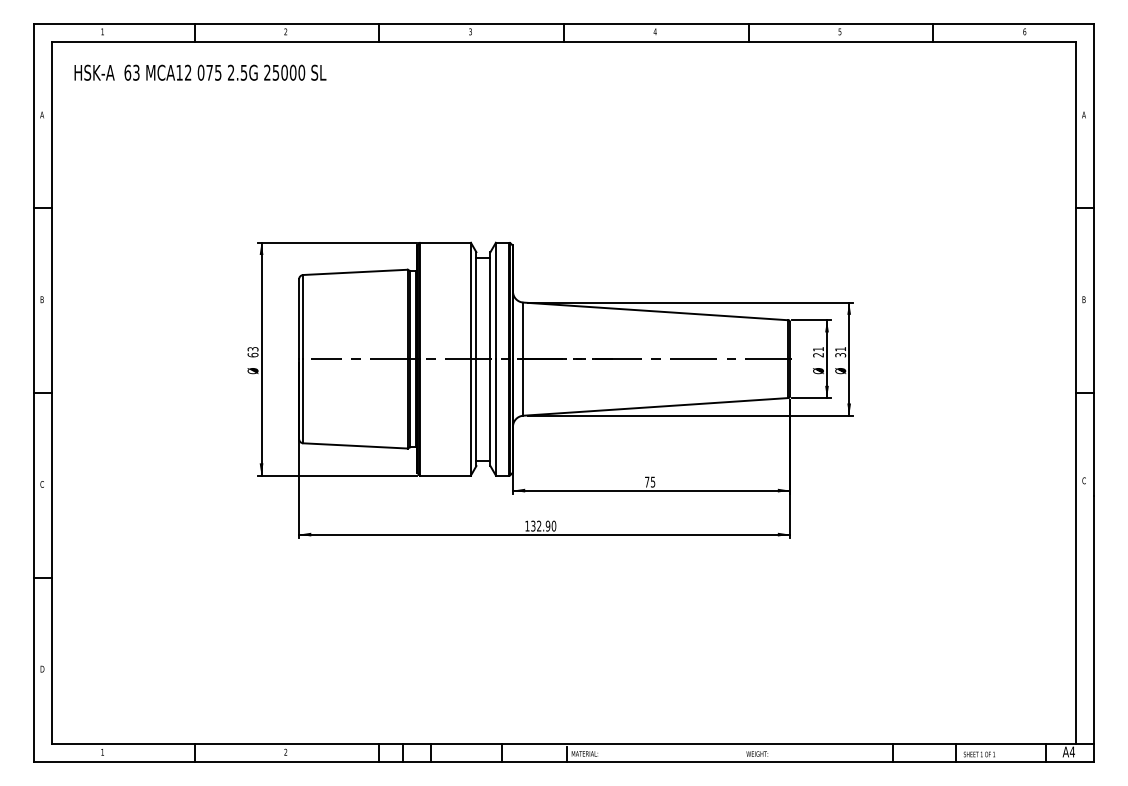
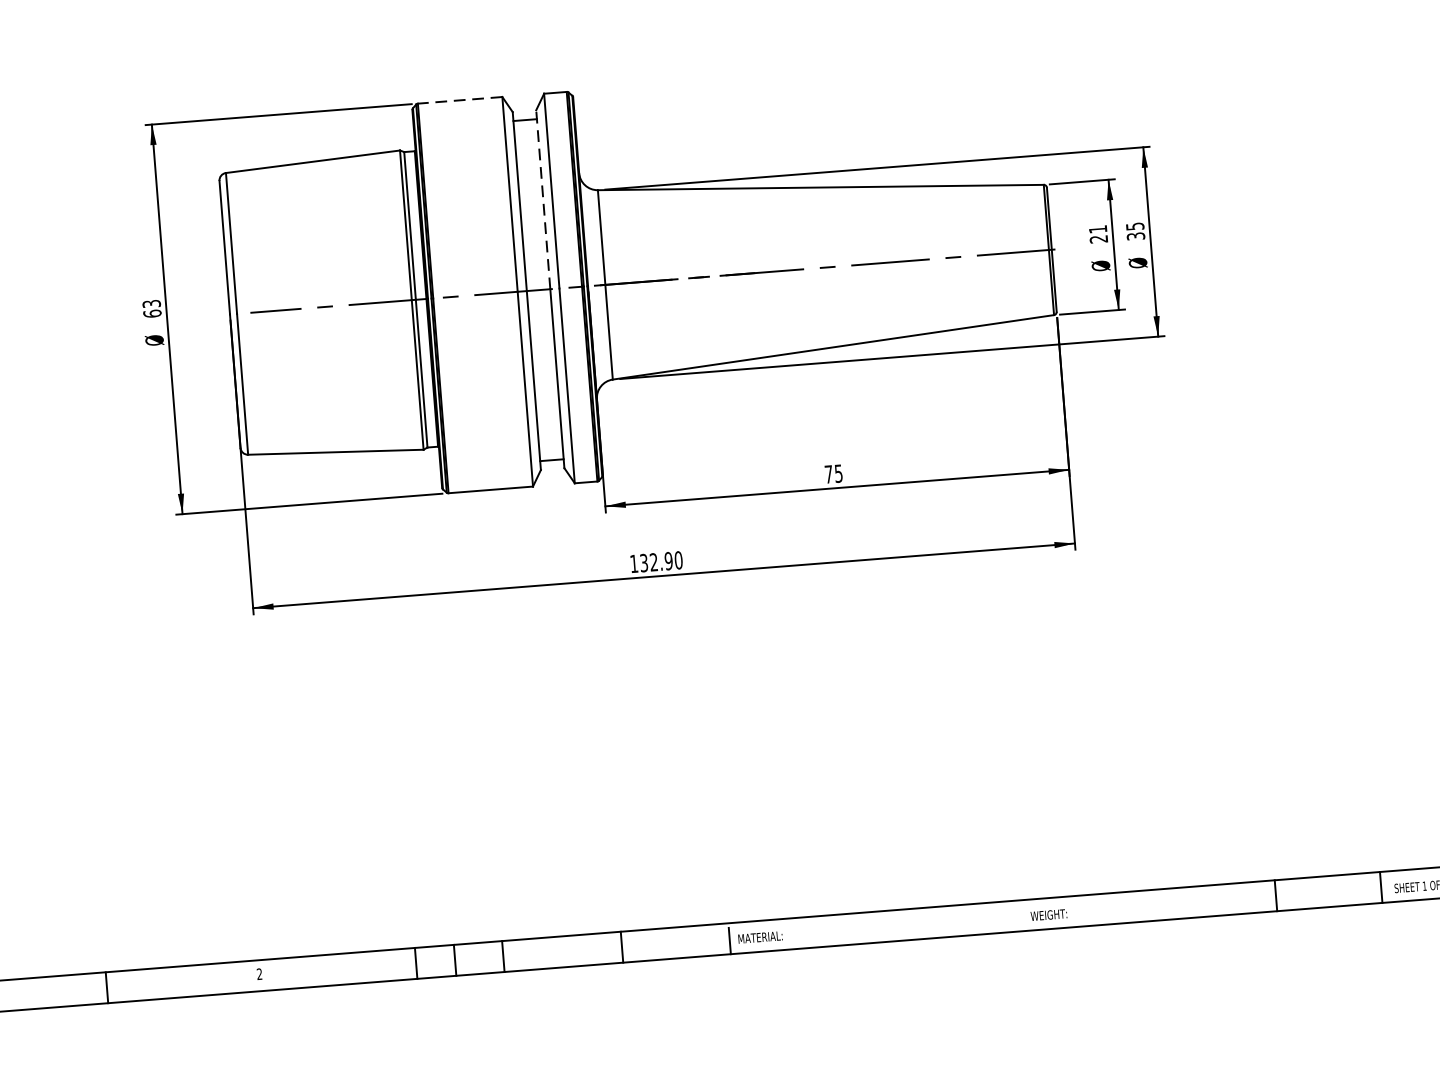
line: (445, 242) -> (459, 99), solid -> dashed
line: (490, 305) -> (543, 199), solid -> dashed
text: (840, 349) -> (1134, 226), 31 -> 35

